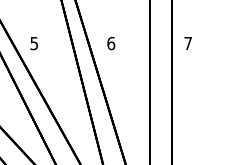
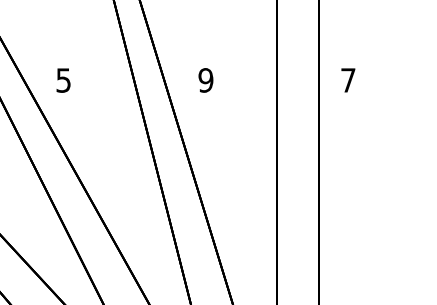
text: (111, 43) -> (206, 80), 6 -> 9

